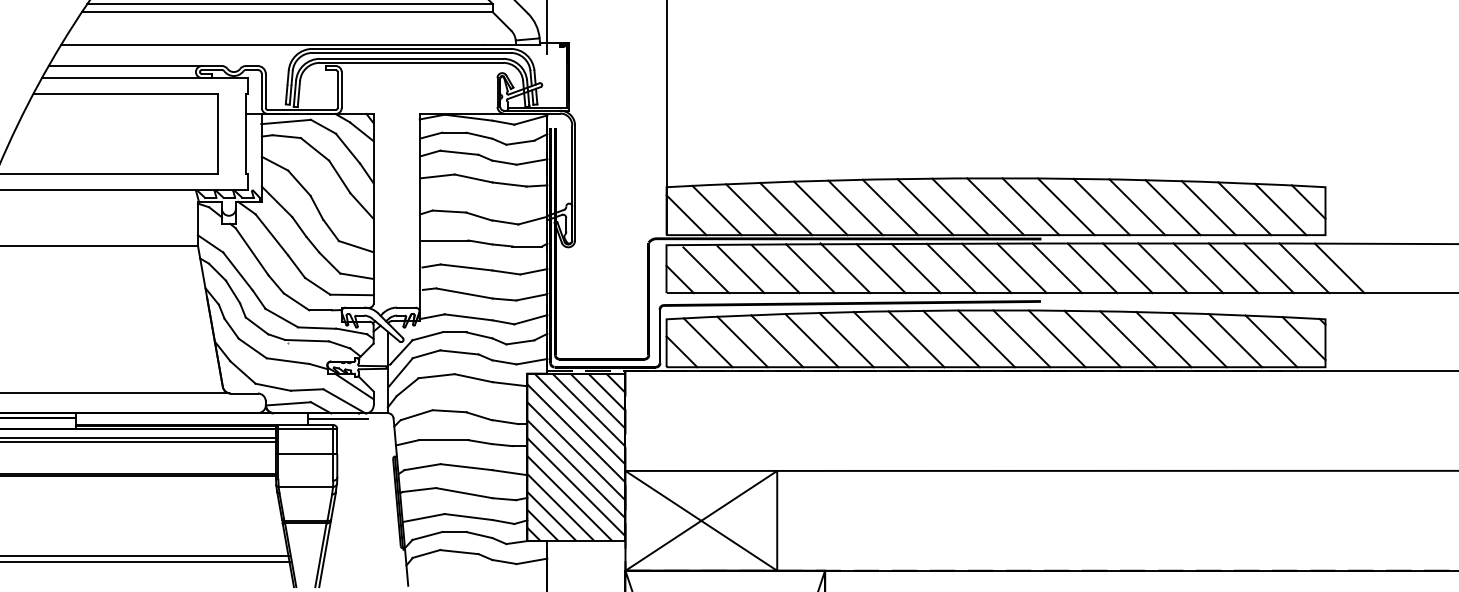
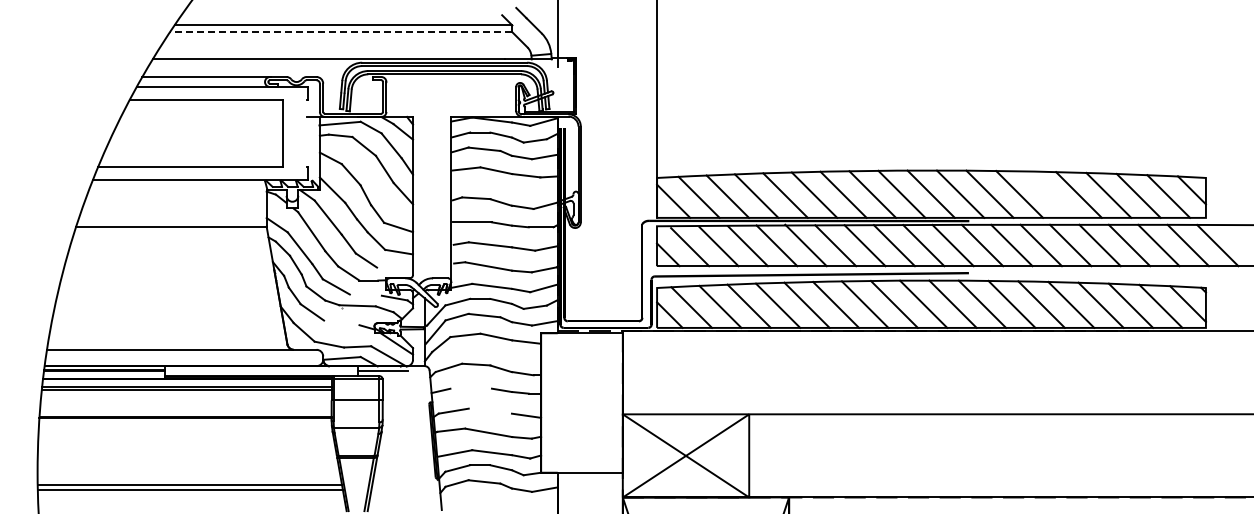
line: (286, 12) -> (340, 32), solid -> dashed
line: (245, 133) -> (306, 133), removed
line: (1137, 207) -> (1049, 194), removed
line: (351, 294) -> (394, 267), removed
line: (316, 327) -> (365, 294), removed
line: (287, 360) -> (341, 322), removed
line: (443, 439) -> (471, 388), removed
hatch: (575, 456) -> (581, 402), removed
line: (466, 466) -> (490, 410), removed

